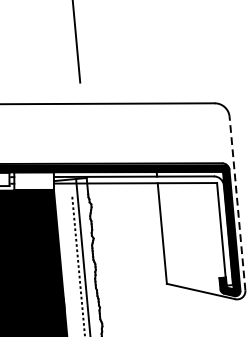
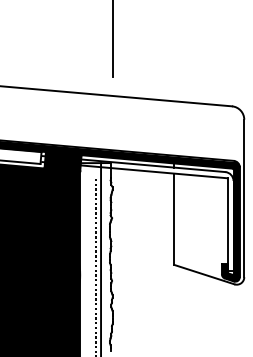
fill: (33, 181) -> (62, 161), added
line: (237, 203) -> (244, 198), dashed -> solid

